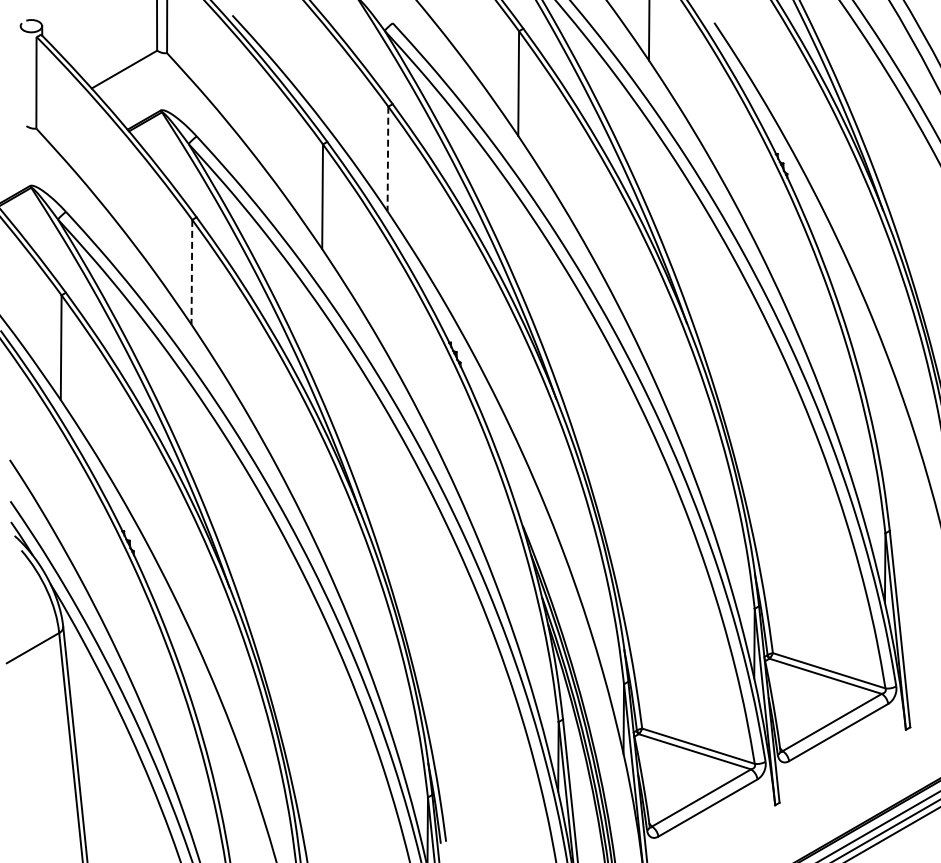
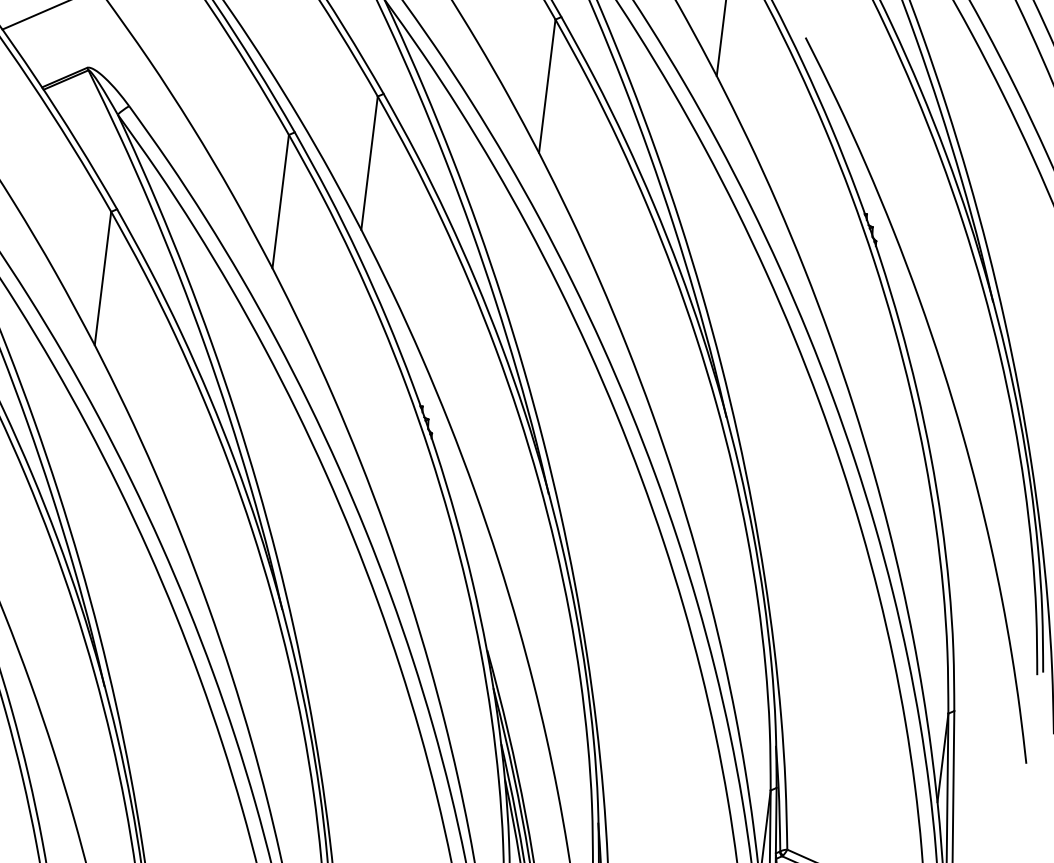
line: (387, 159) -> (368, 163), dashed -> solid
line: (191, 272) -> (102, 278), dashed -> solid

